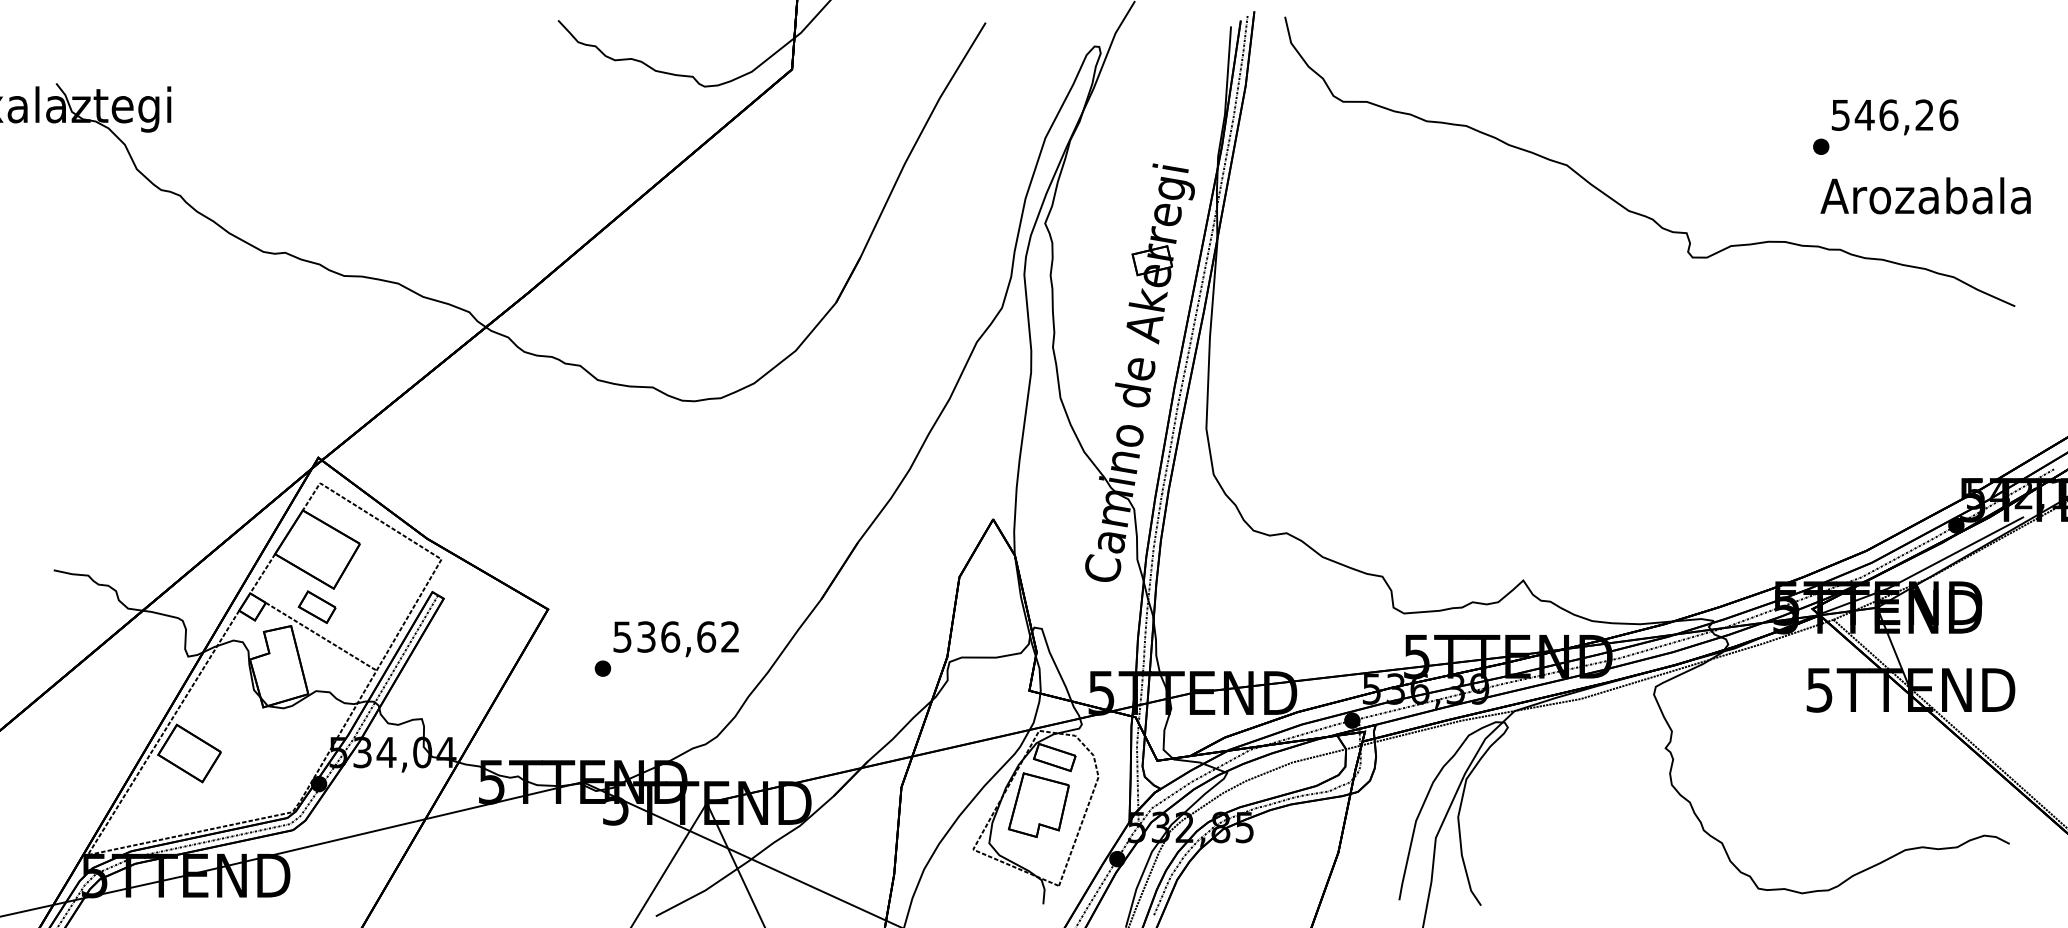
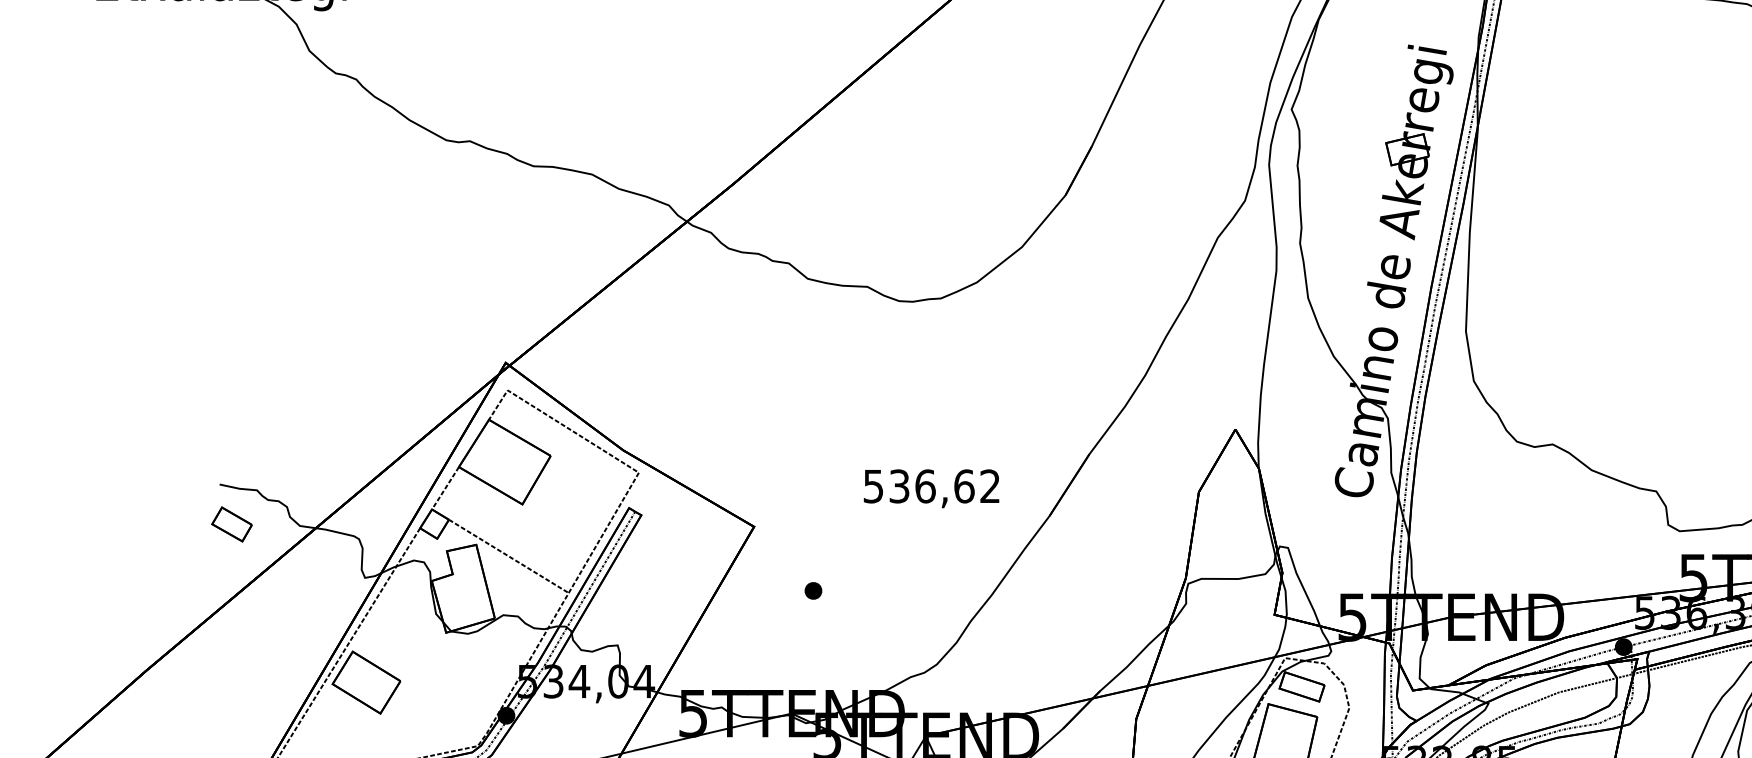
part: (316, 606) -> (231, 523), moved
text: (675, 639) -> (930, 489), moved

